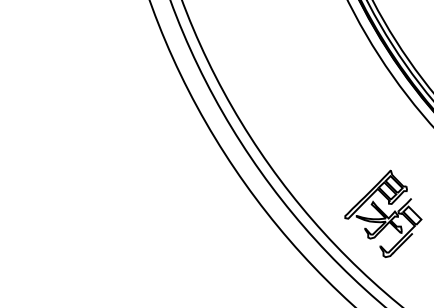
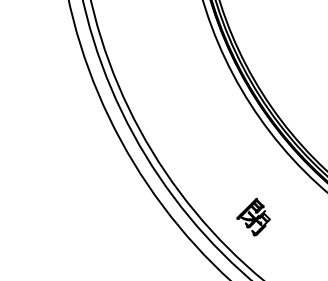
part: (383, 213) -> (253, 216), size x0.6

